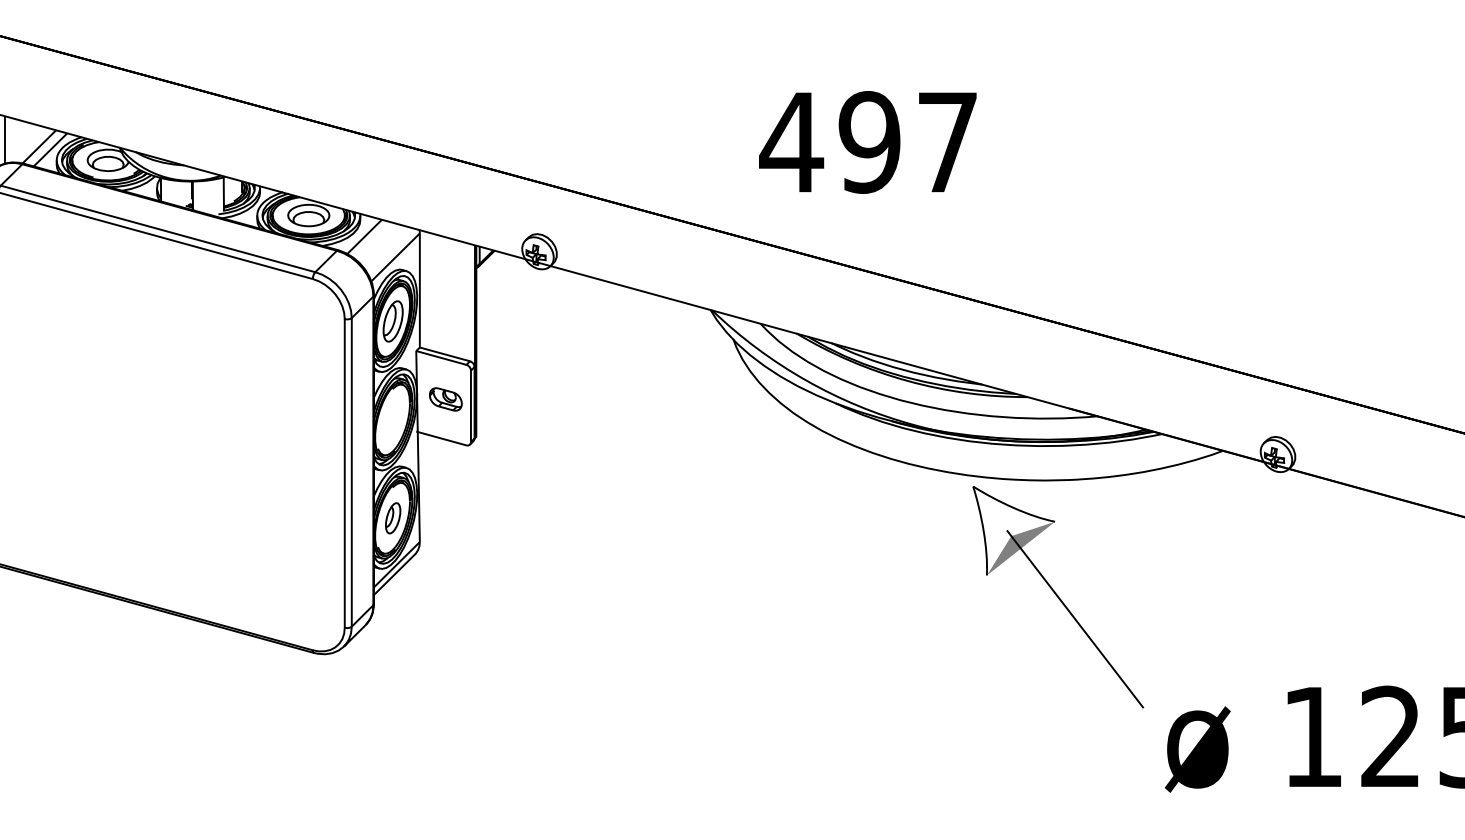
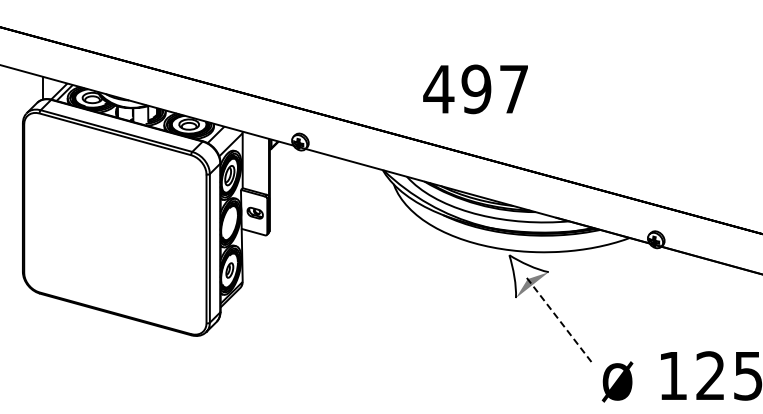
text: (867, 142) -> (475, 89), moved
line: (1075, 617) -> (558, 318), solid -> dashed

